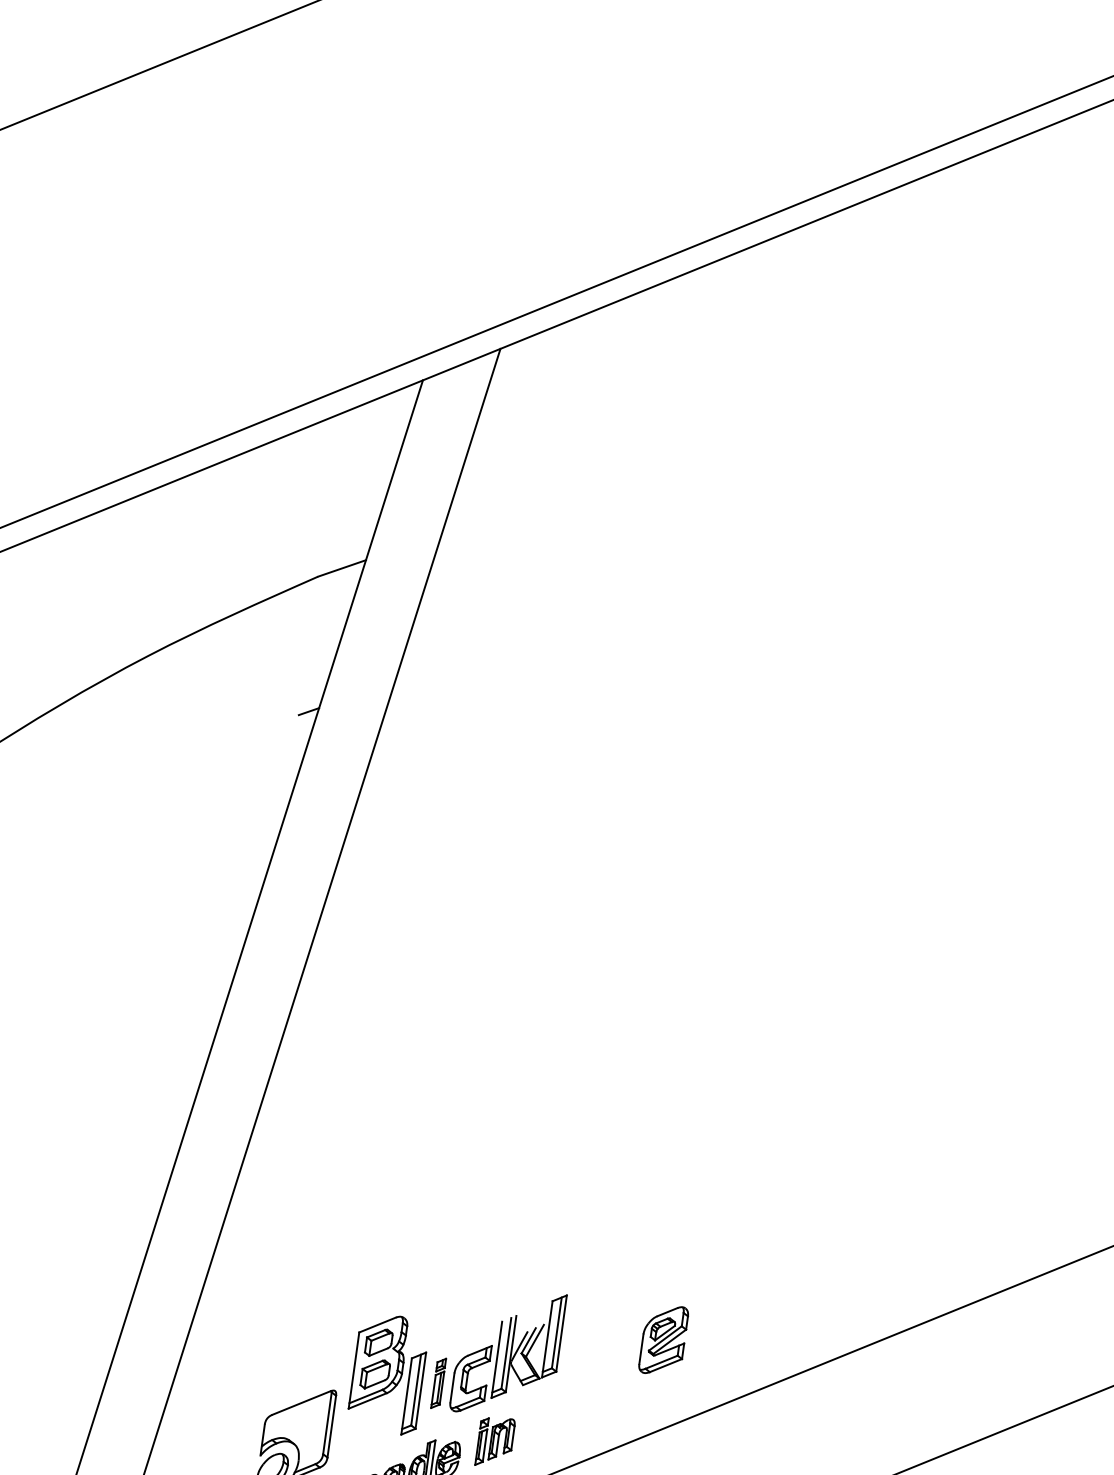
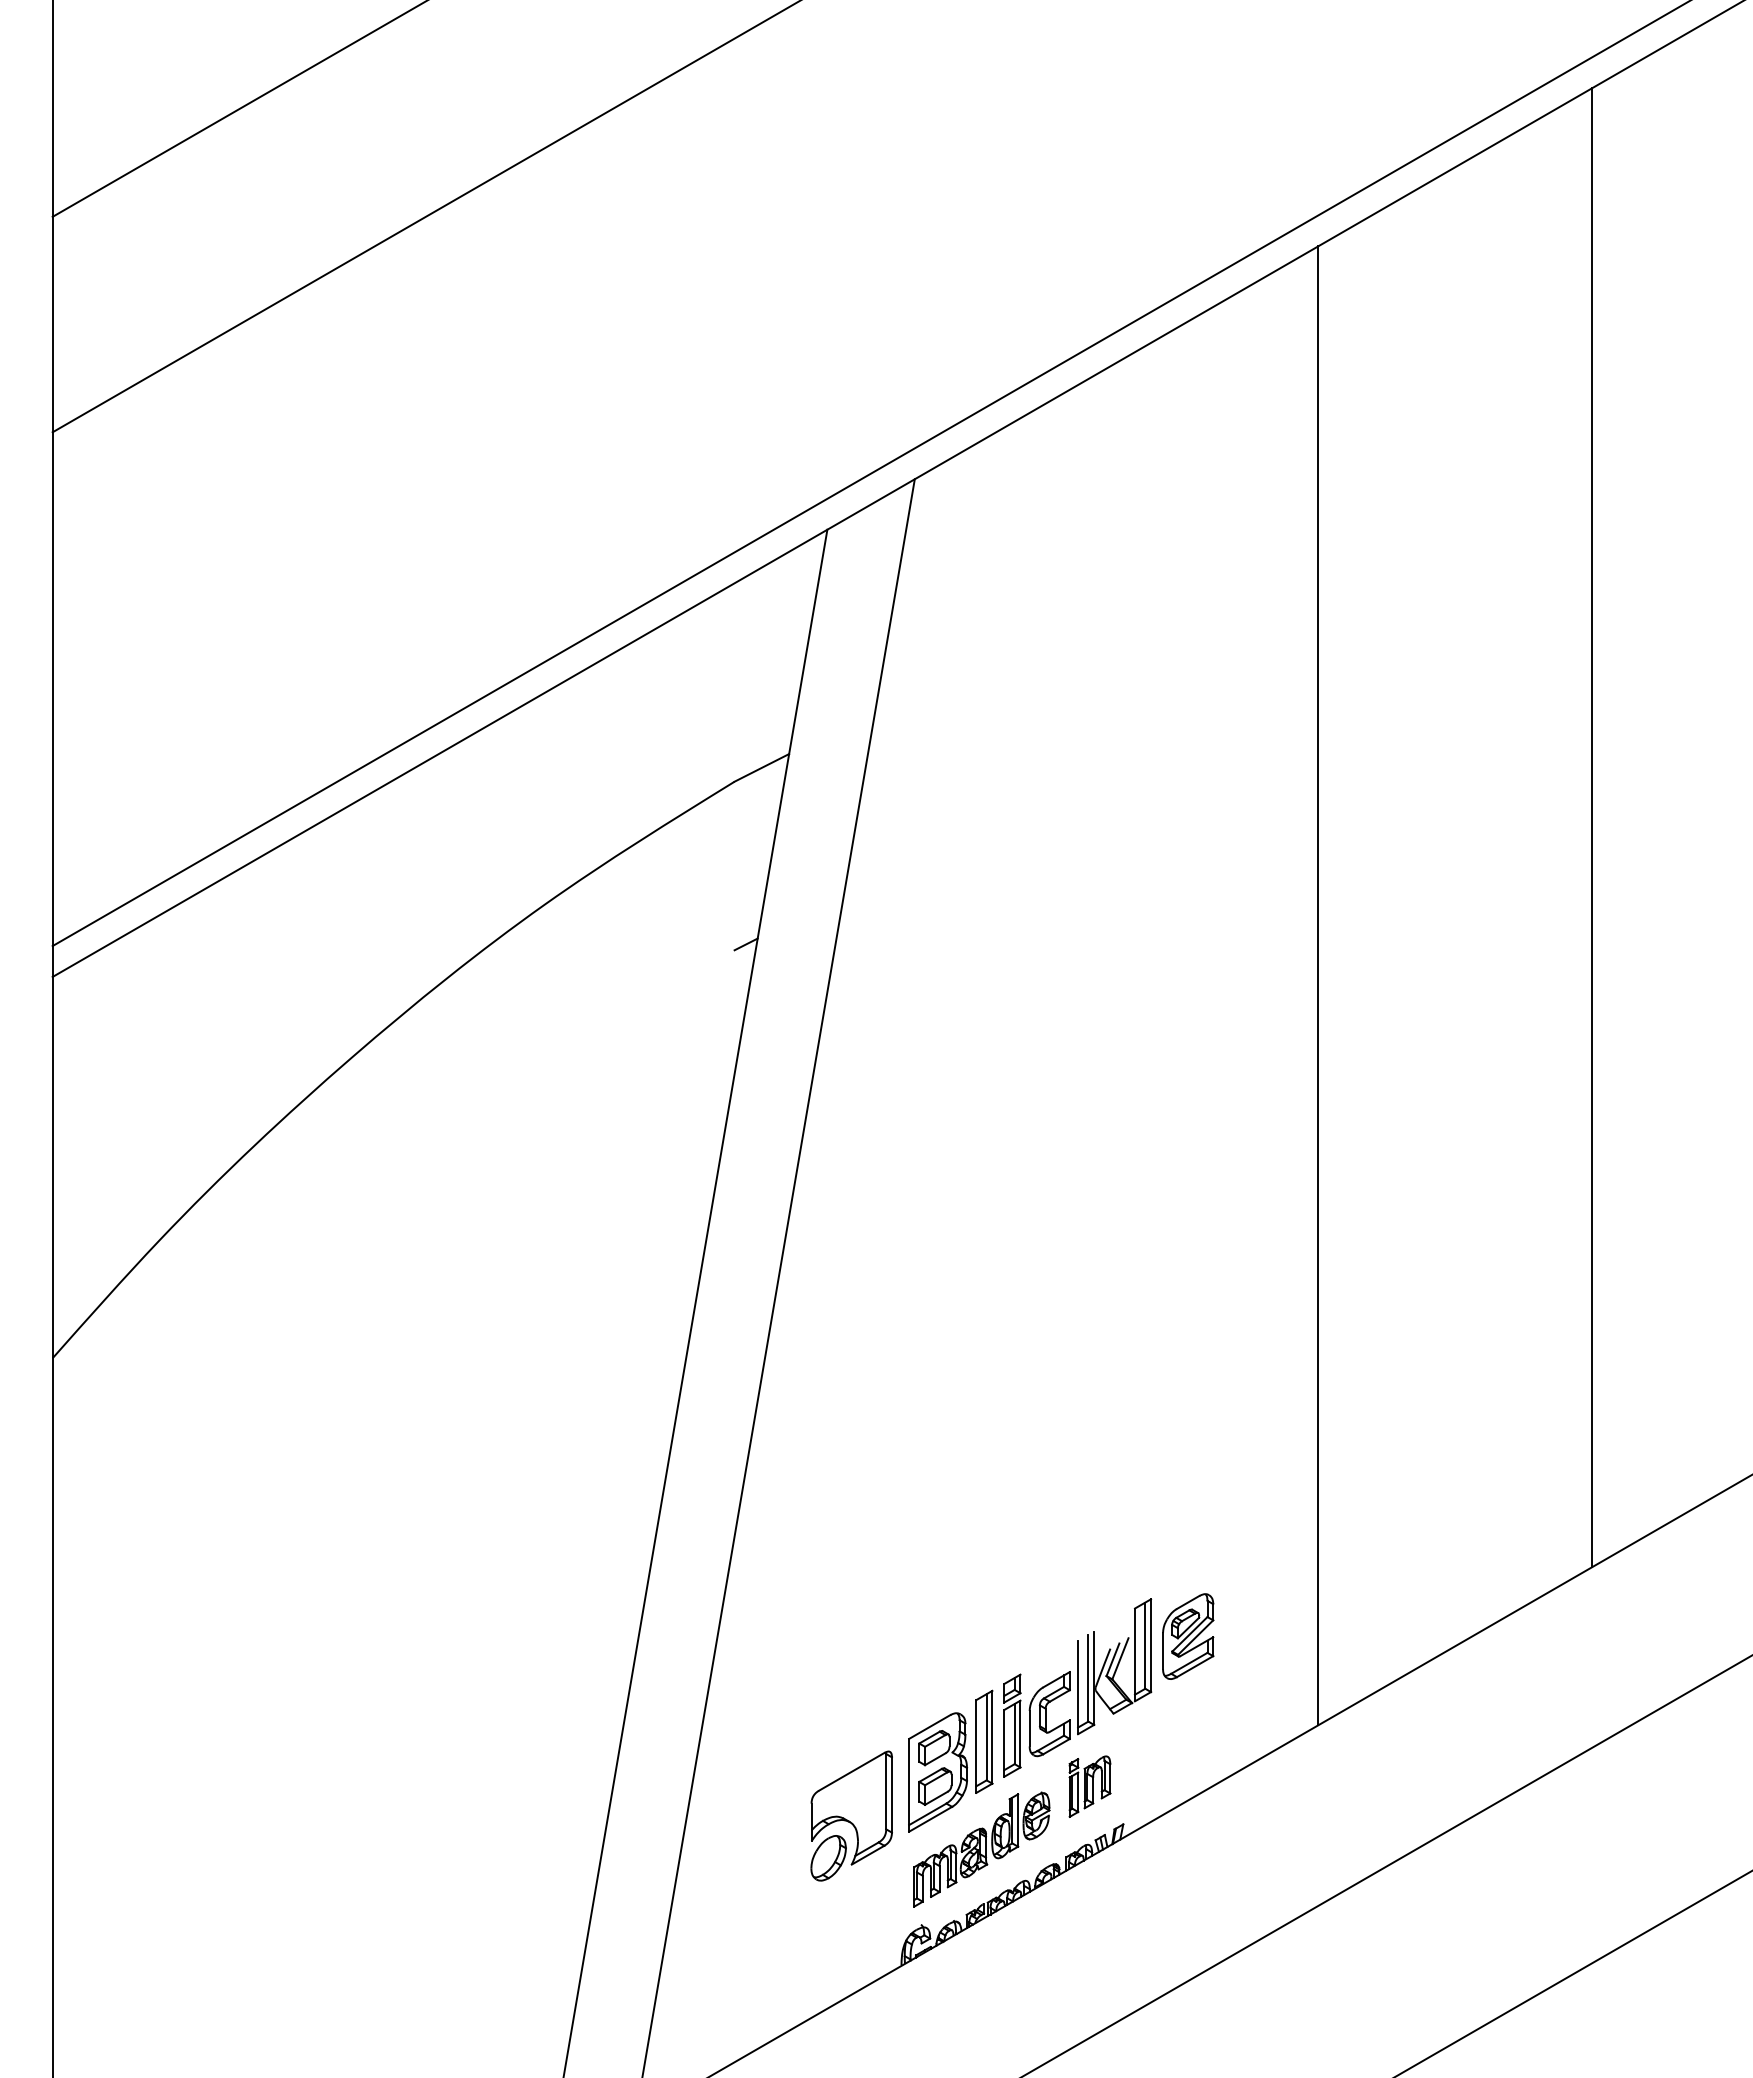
line: (1016, 711) -> (1591, 827), added
line: (774, 810) -> (1318, 985), added
part: (663, 1340) -> (1188, 1636), moved
part: (378, 1363) -> (937, 1772), moved
part: (438, 1383) -> (1012, 1725), size x1.67

